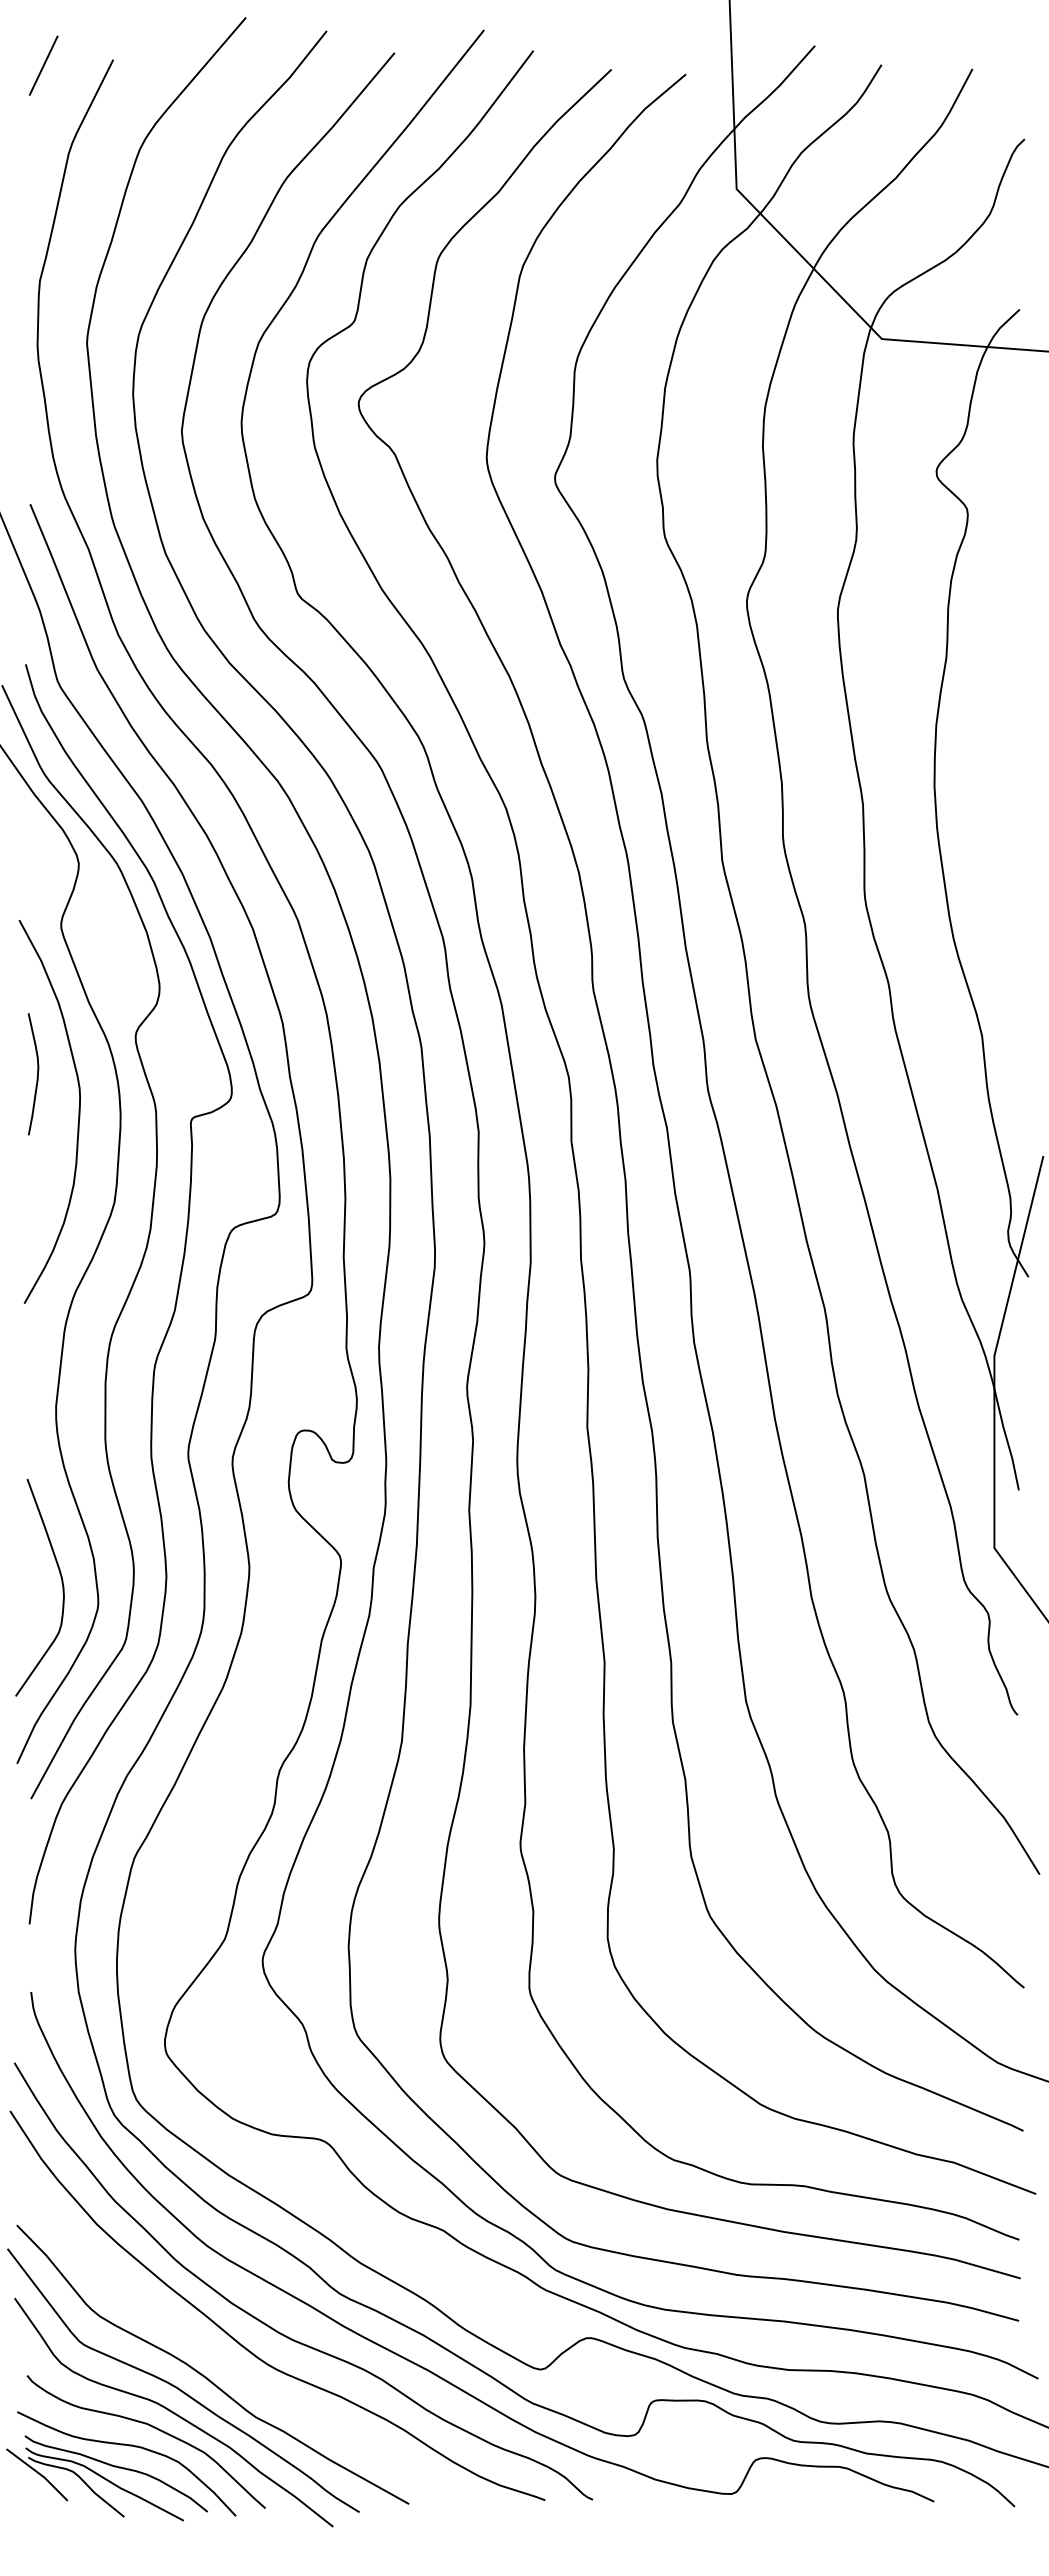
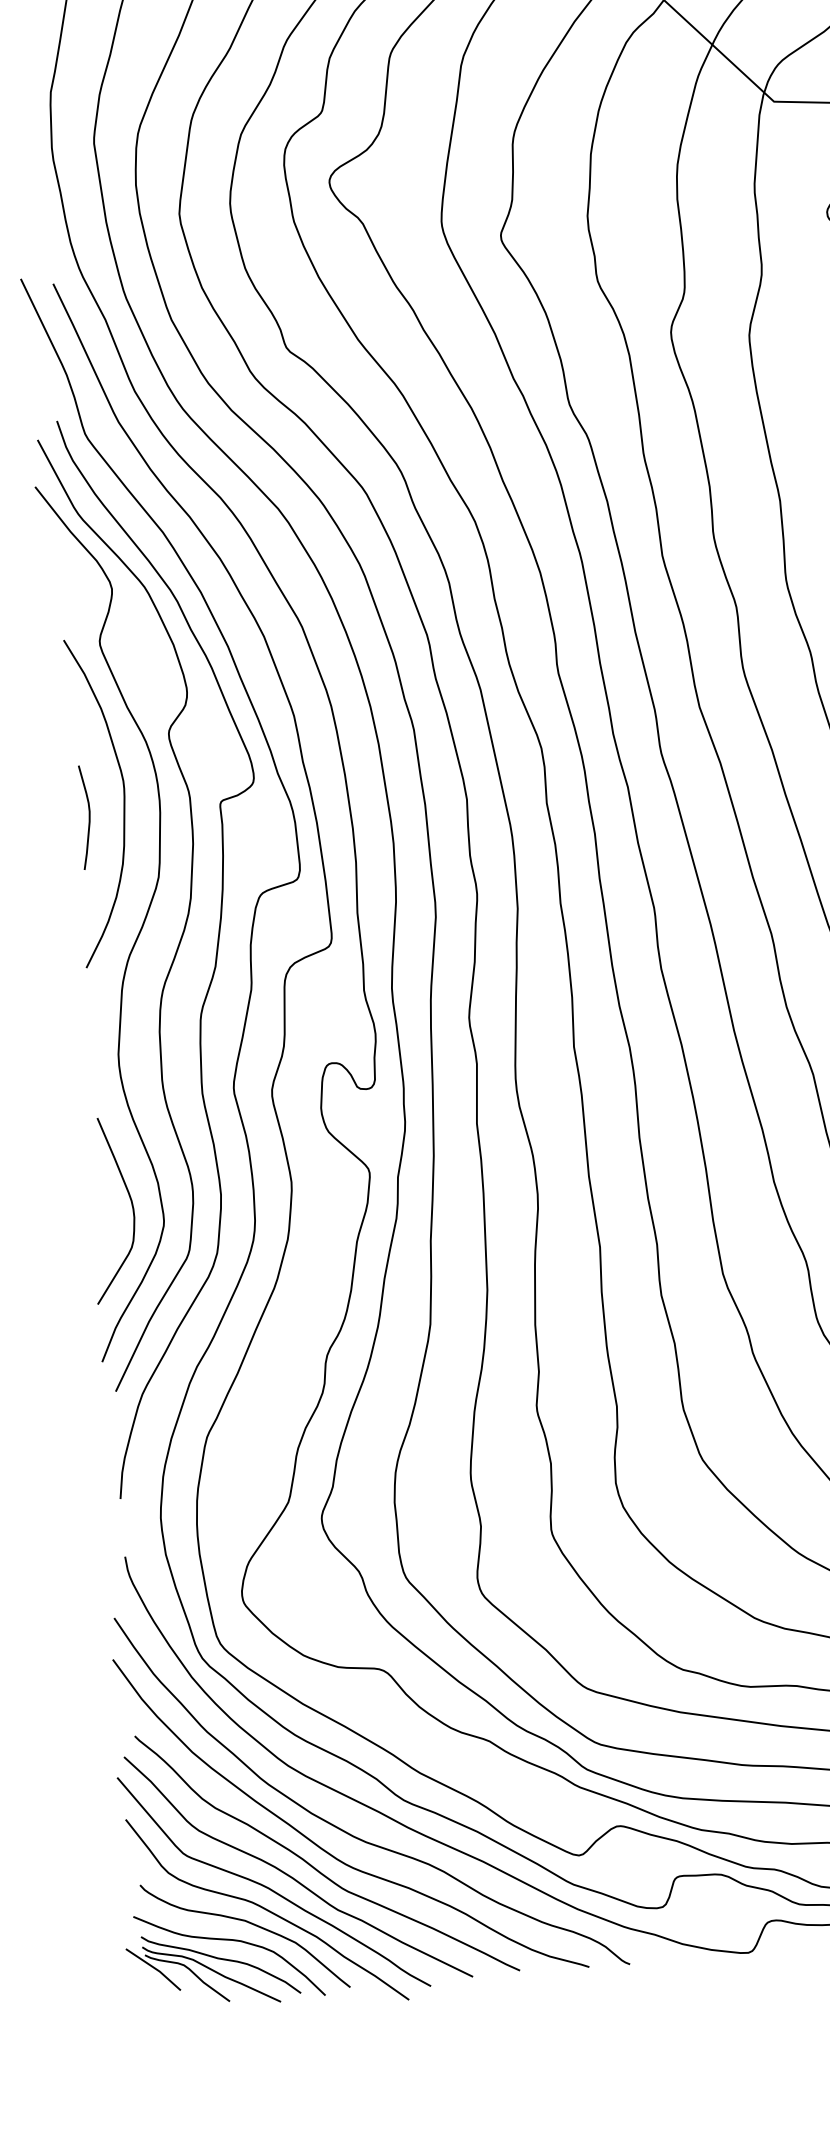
curve: (37, 1074) -> (89, 817), moved
curve: (232, 2366) -> (315, 1867), added

